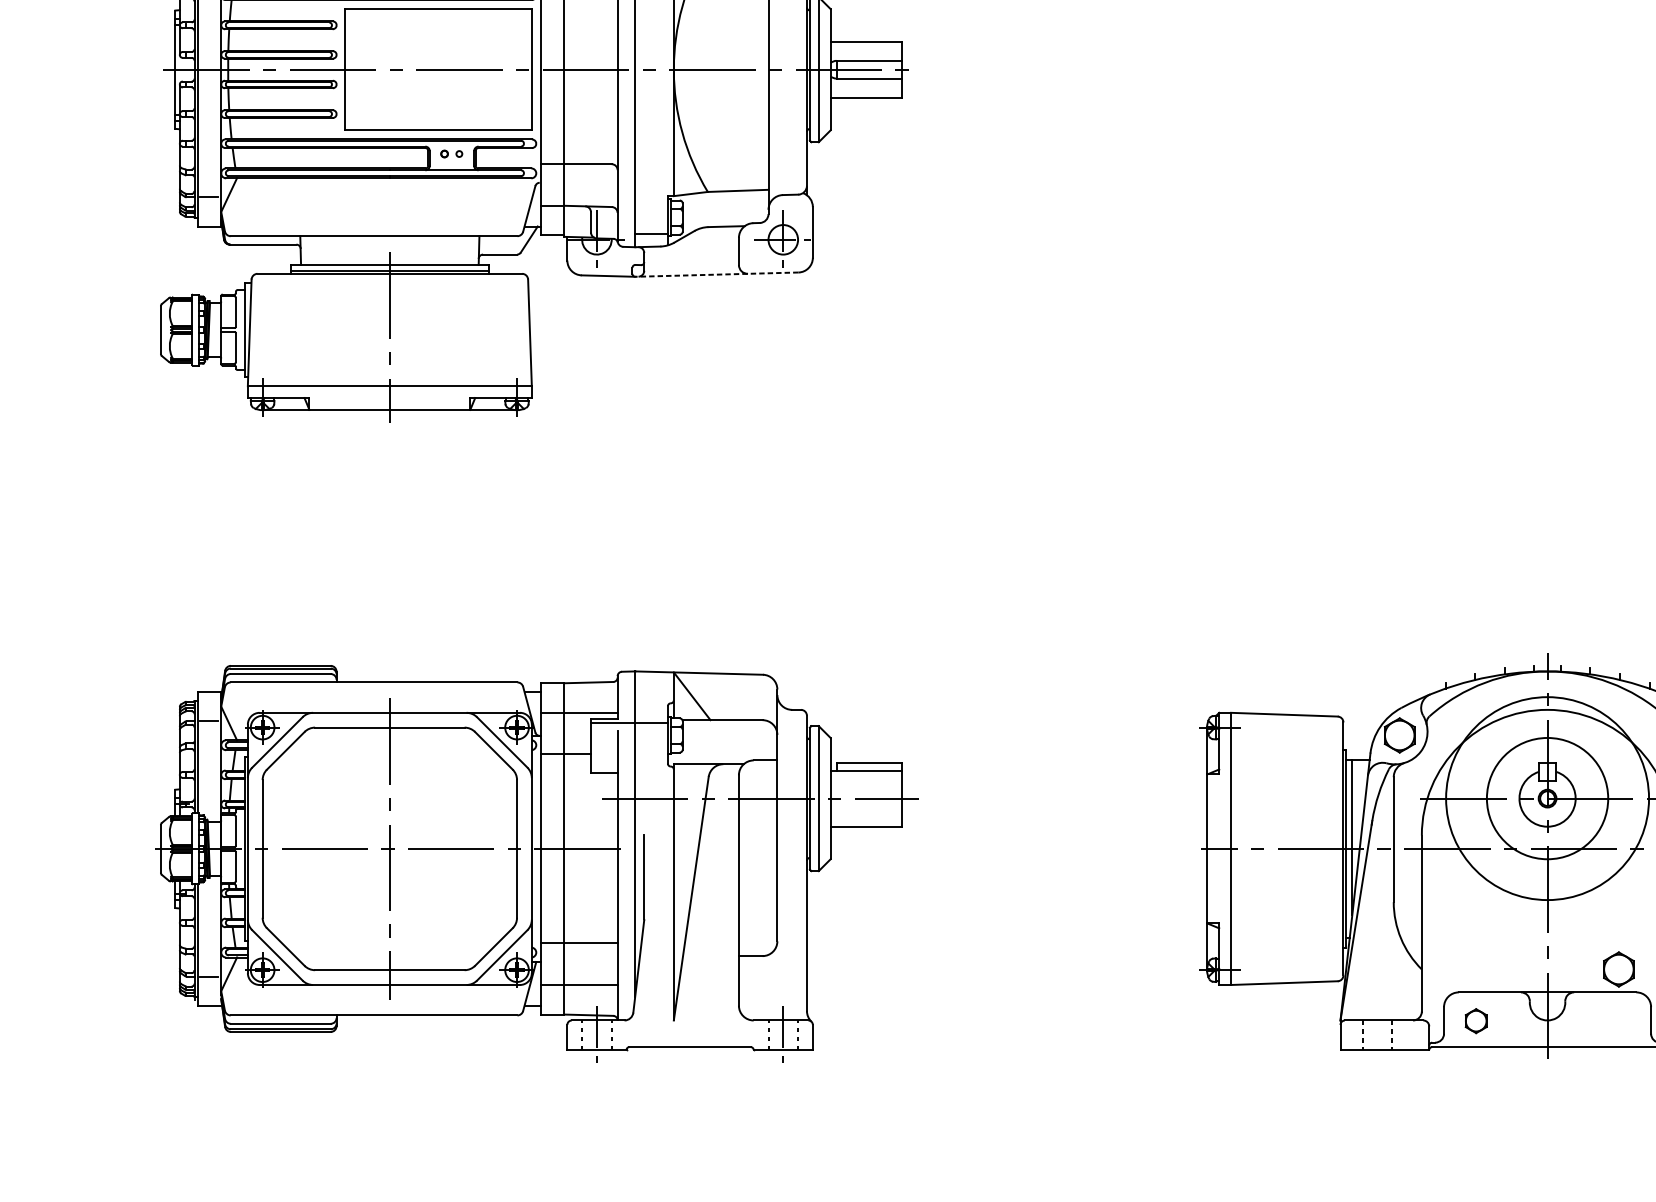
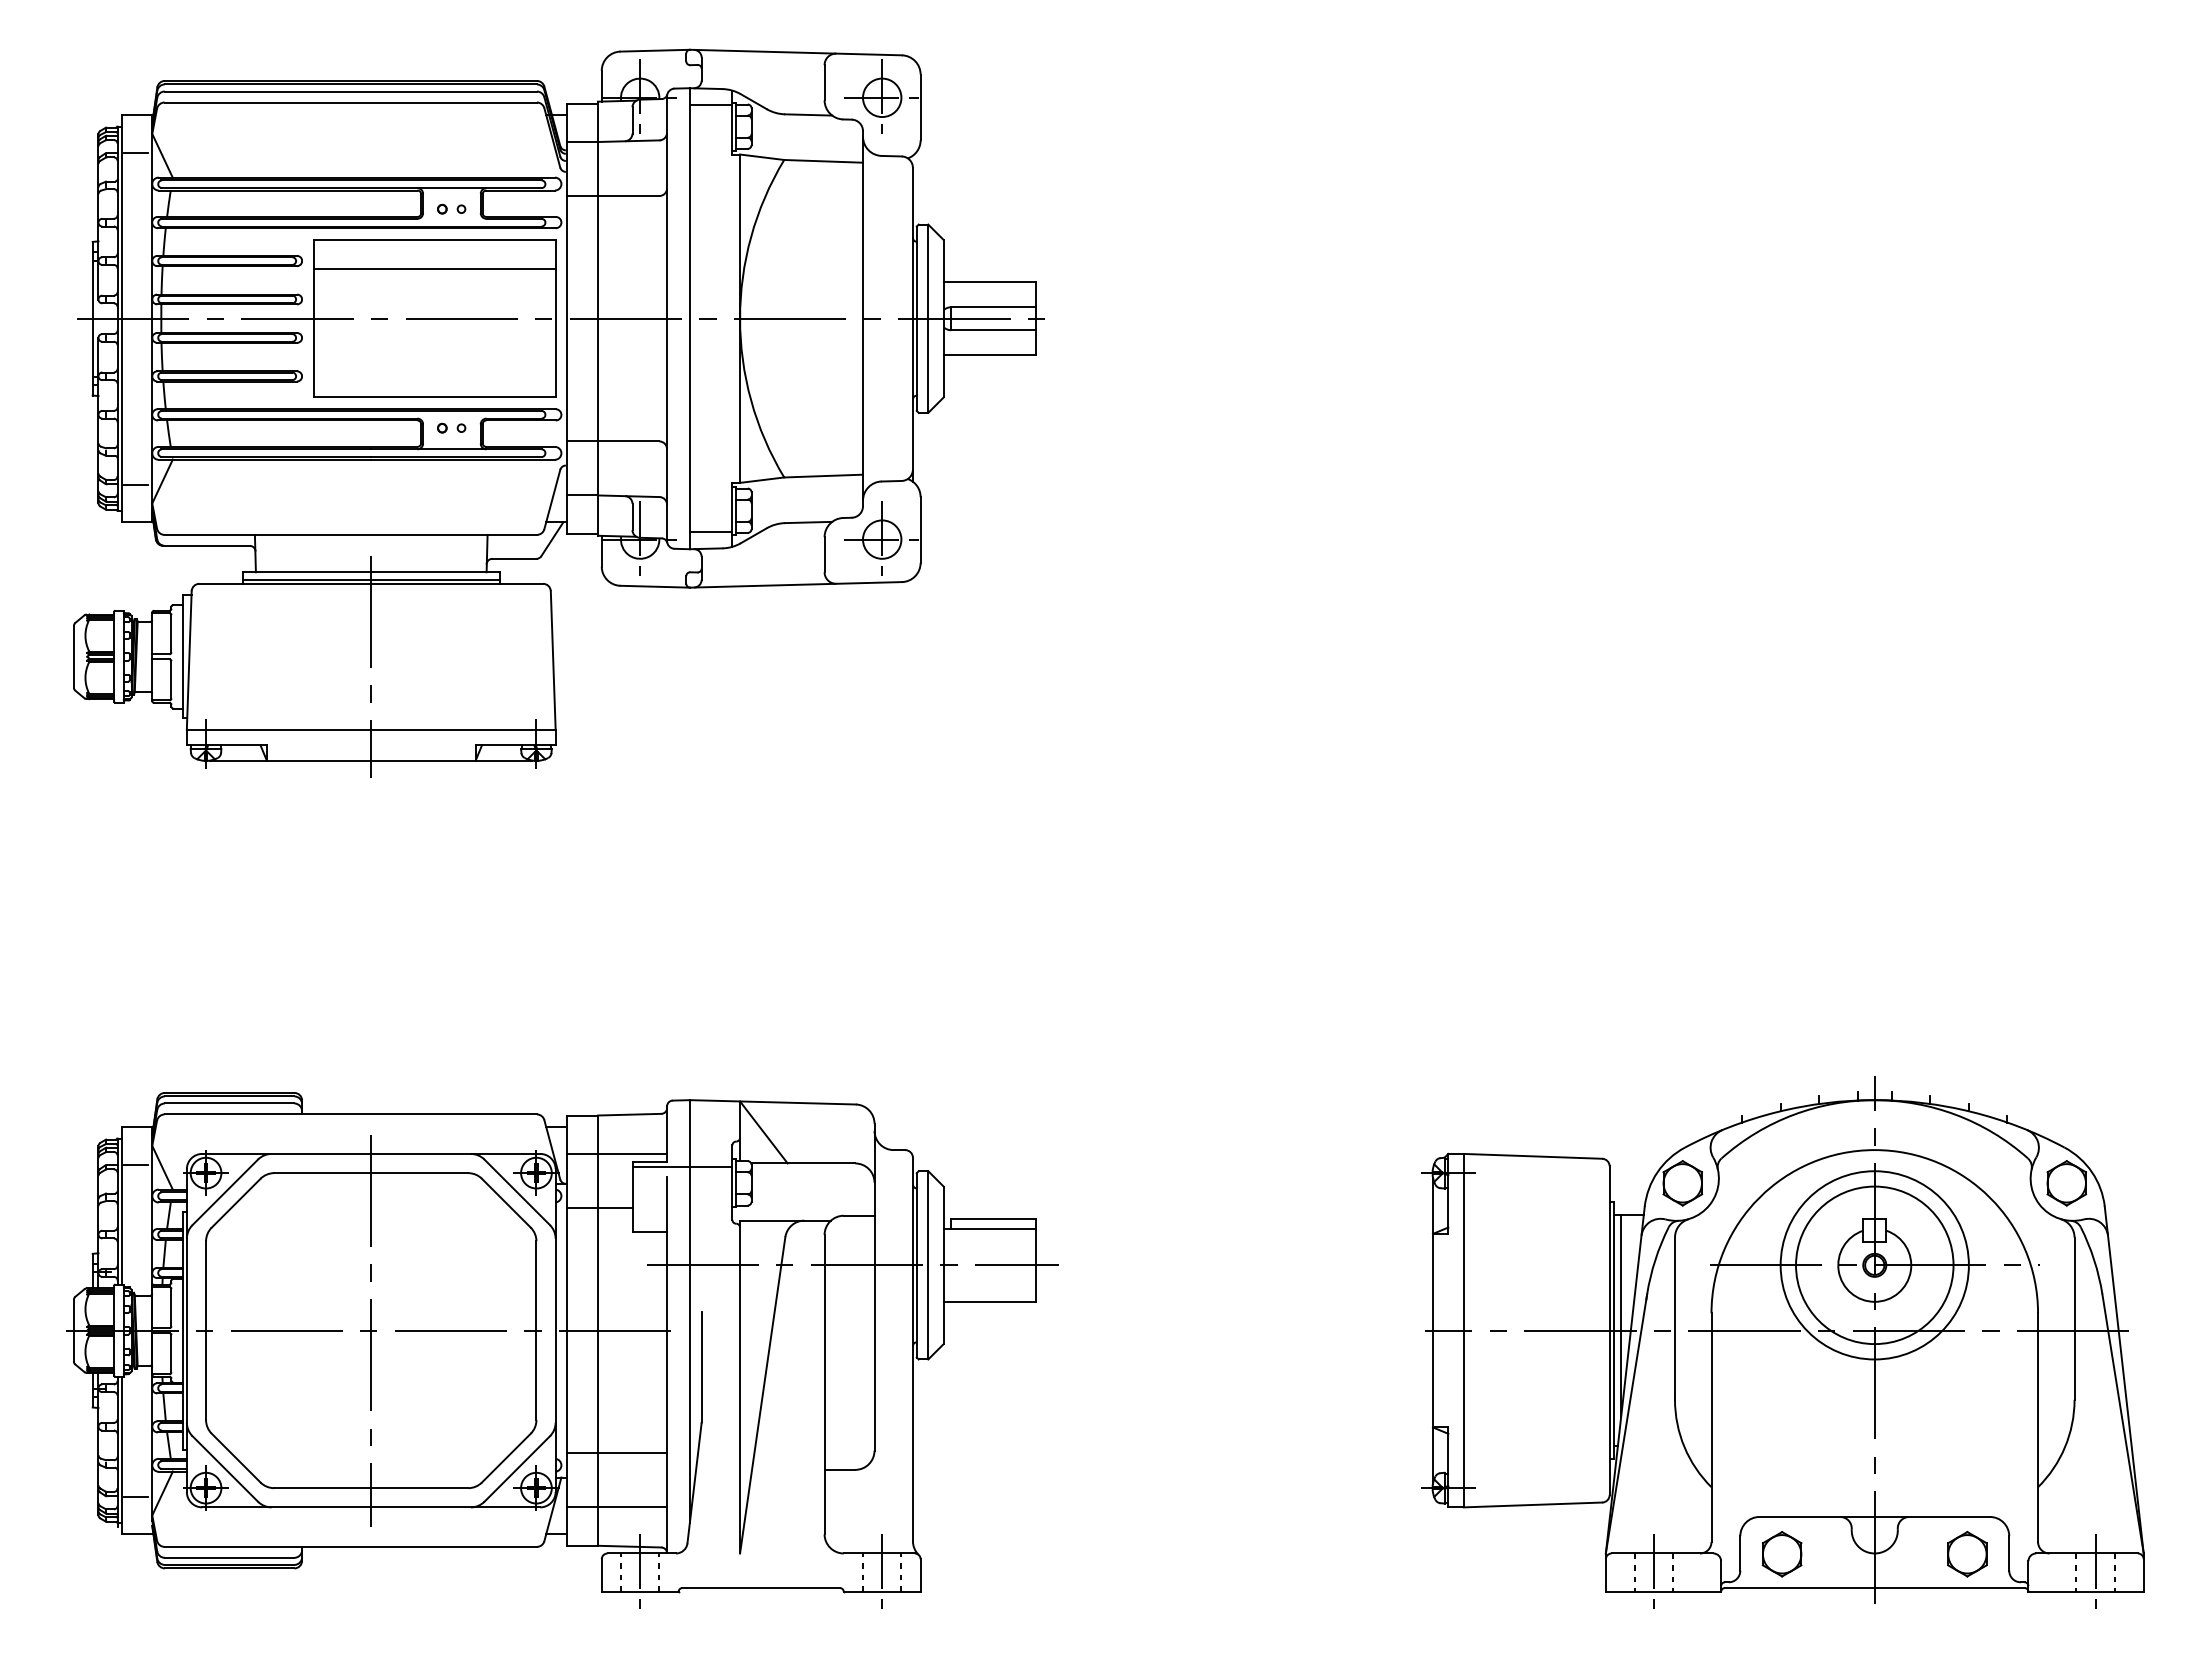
line: (438, 31) -> (434, 268), added
line: (717, 274) -> (796, 584), dashed -> solid
circle: (1547, 798) -> (1874, 1265), size x0.71
part: (1618, 968) -> (1967, 1553), moved
part: (1475, 1021) -> (1781, 1554), size x1.43
line: (1377, 1035) -> (1653, 1572), added

